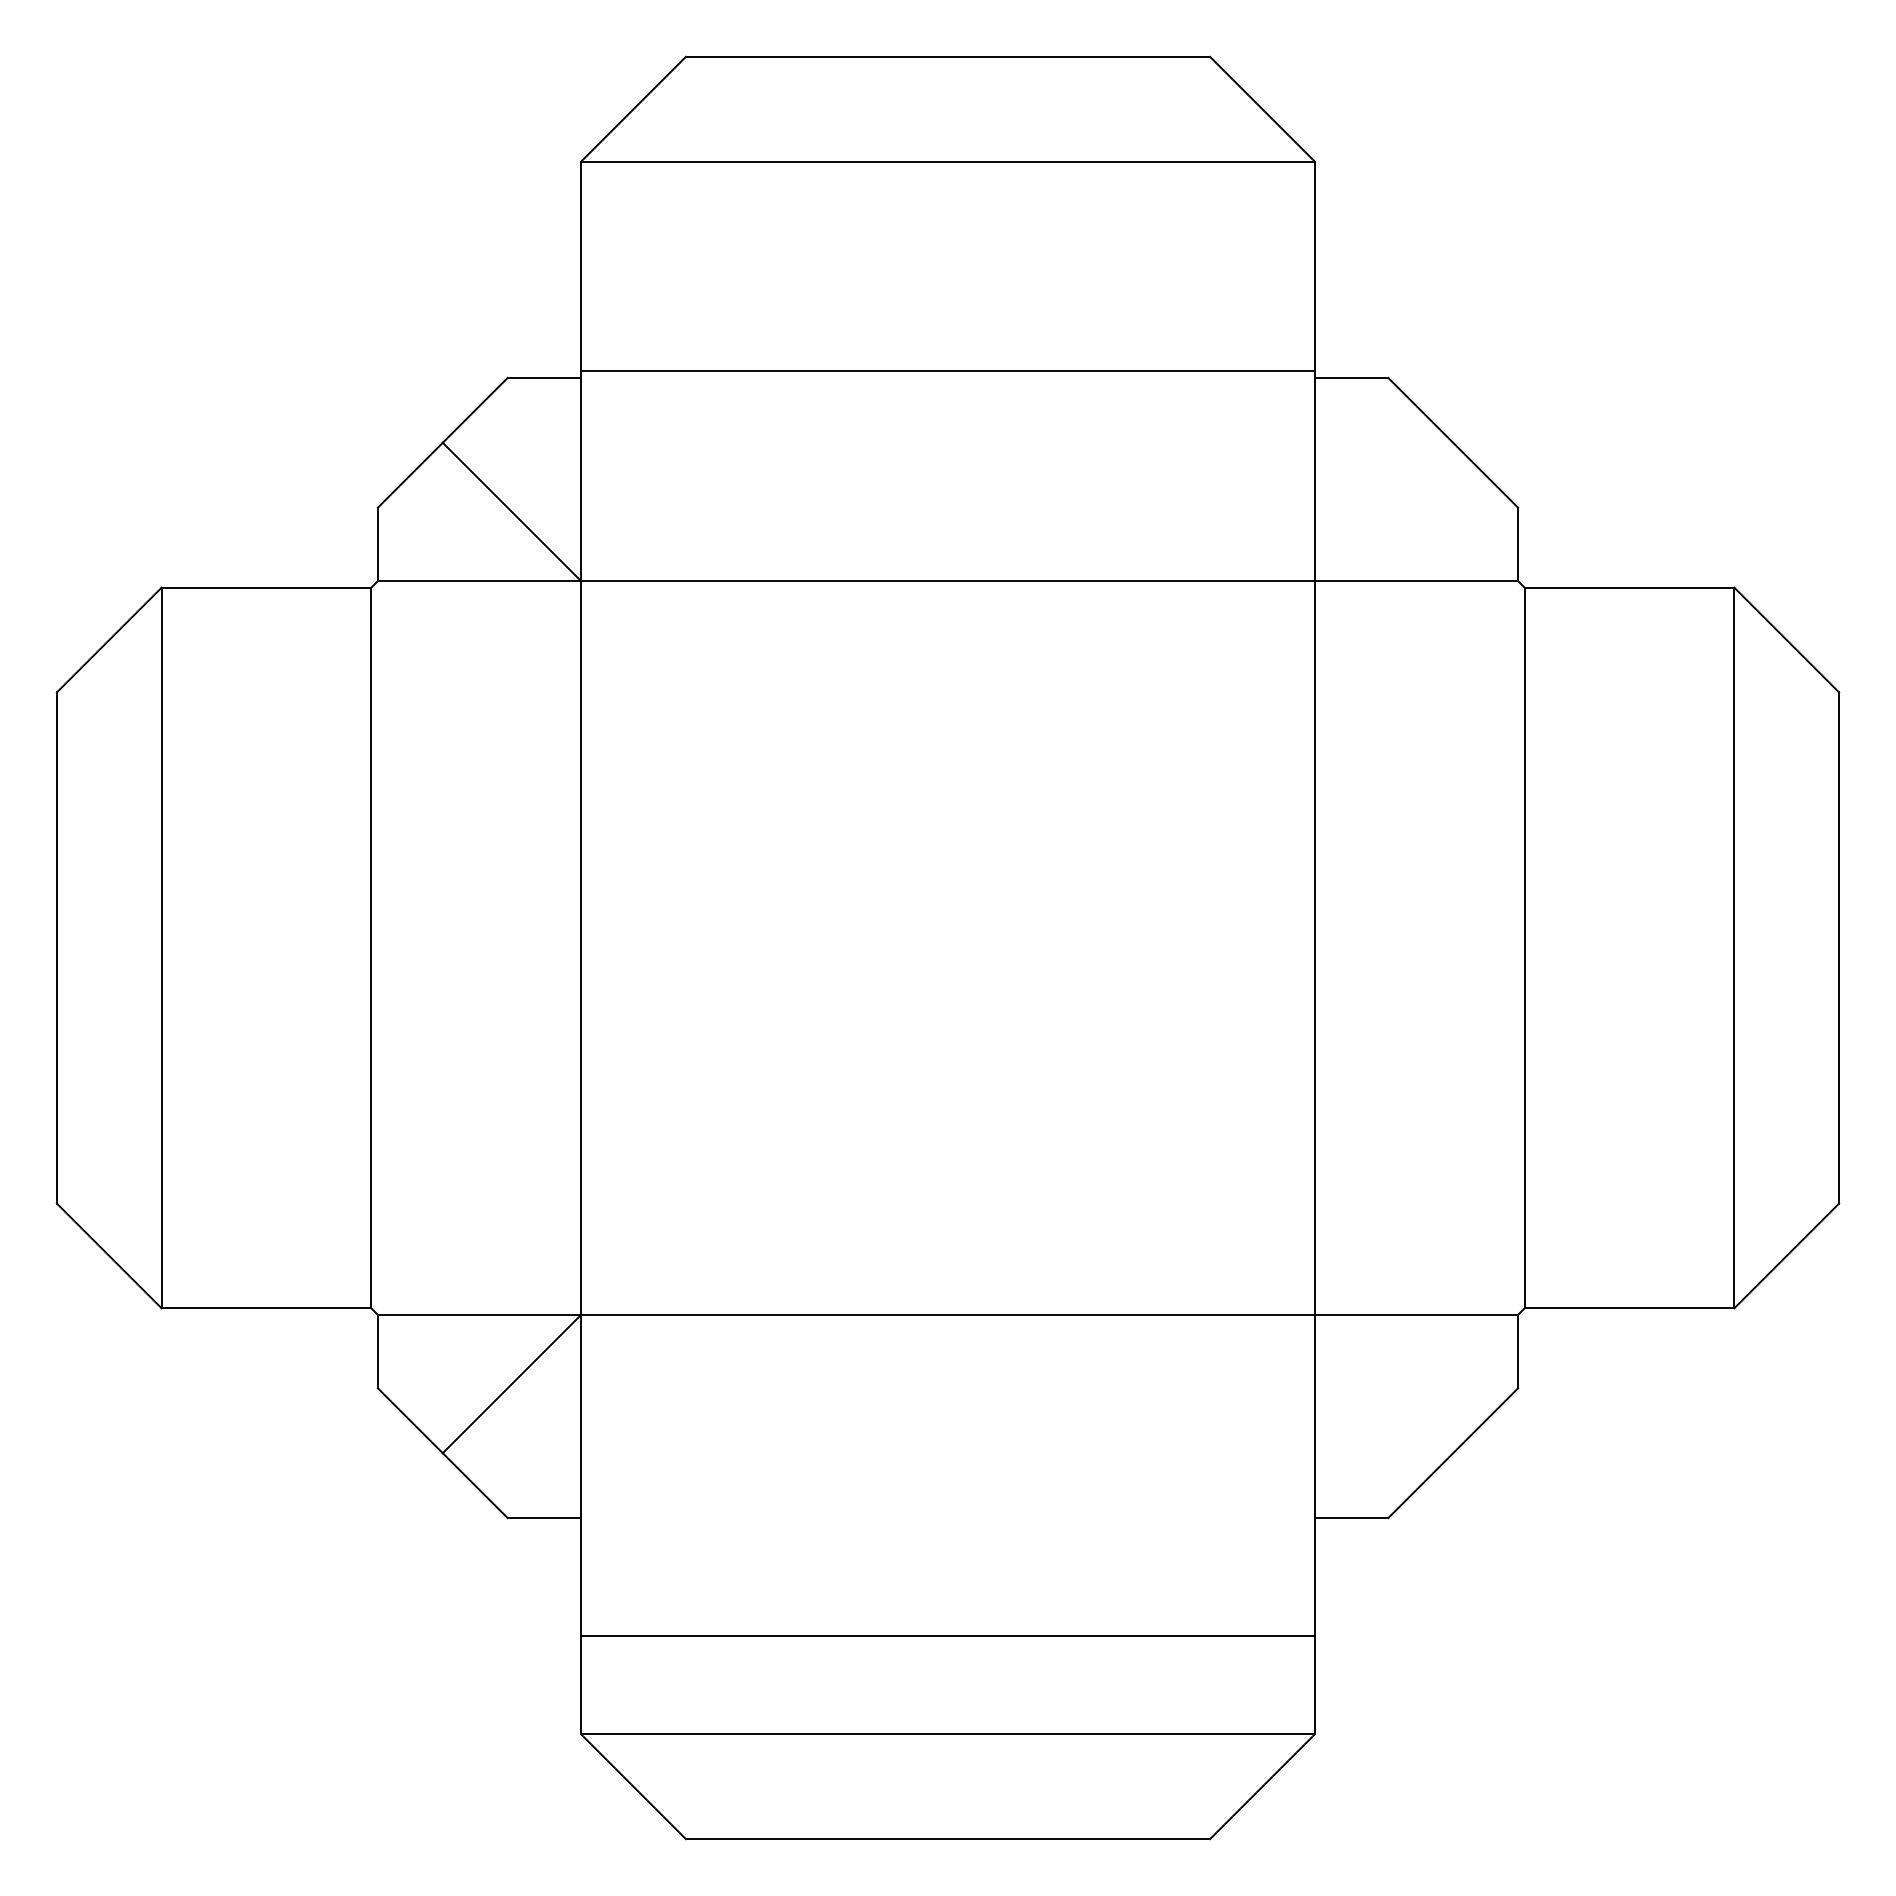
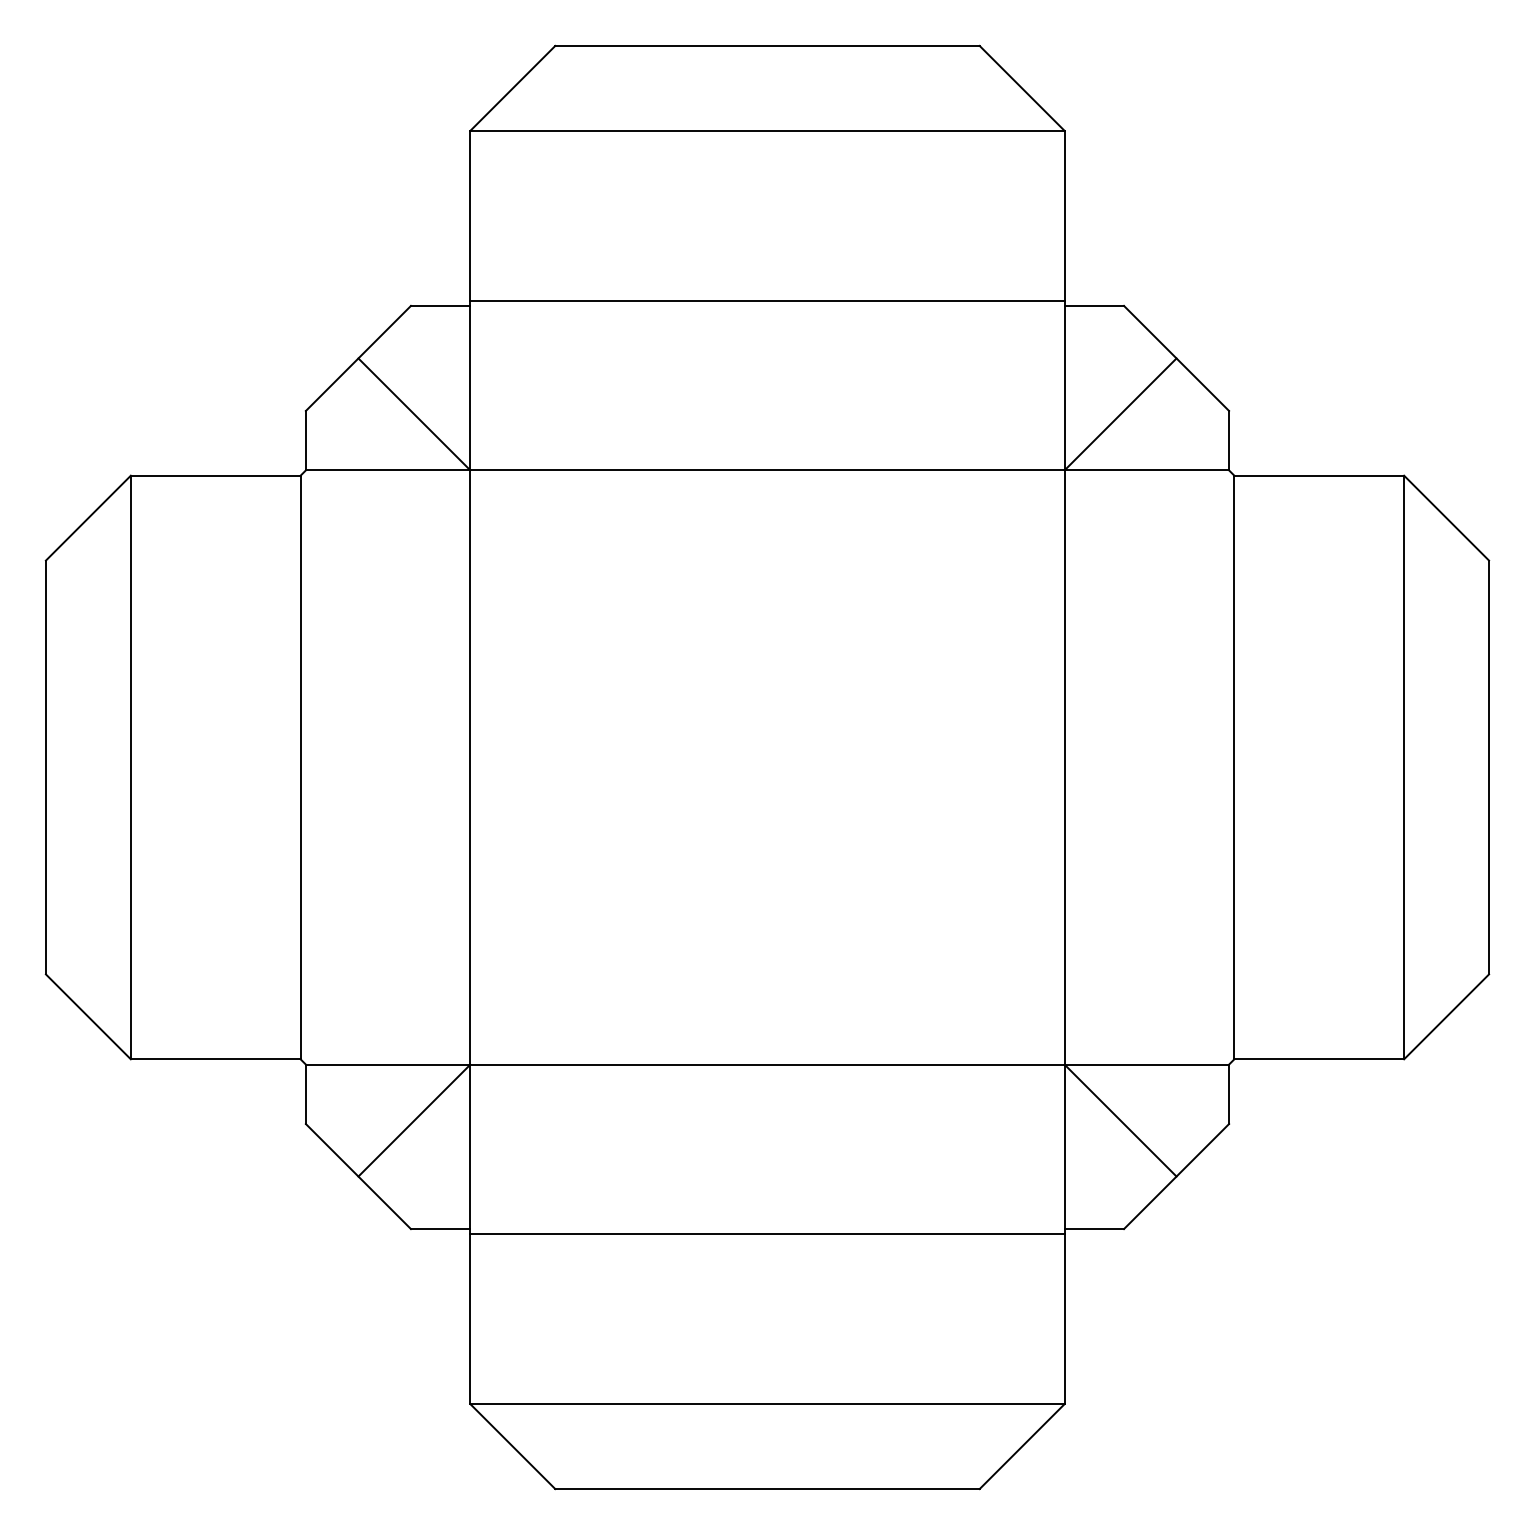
line: (1383, 511) -> (1120, 414), added
line: (1383, 1383) -> (1120, 1120), added
line: (947, 1635) -> (767, 1234), moved

